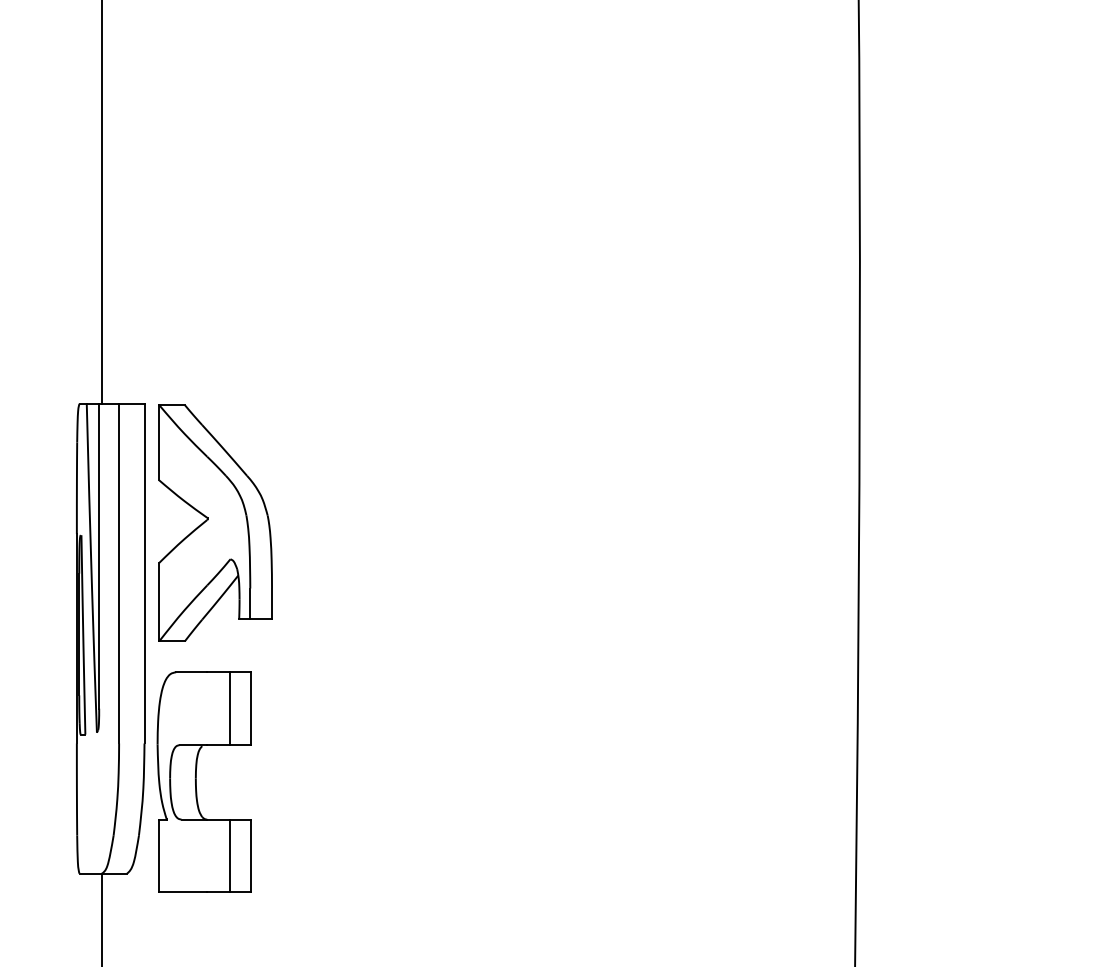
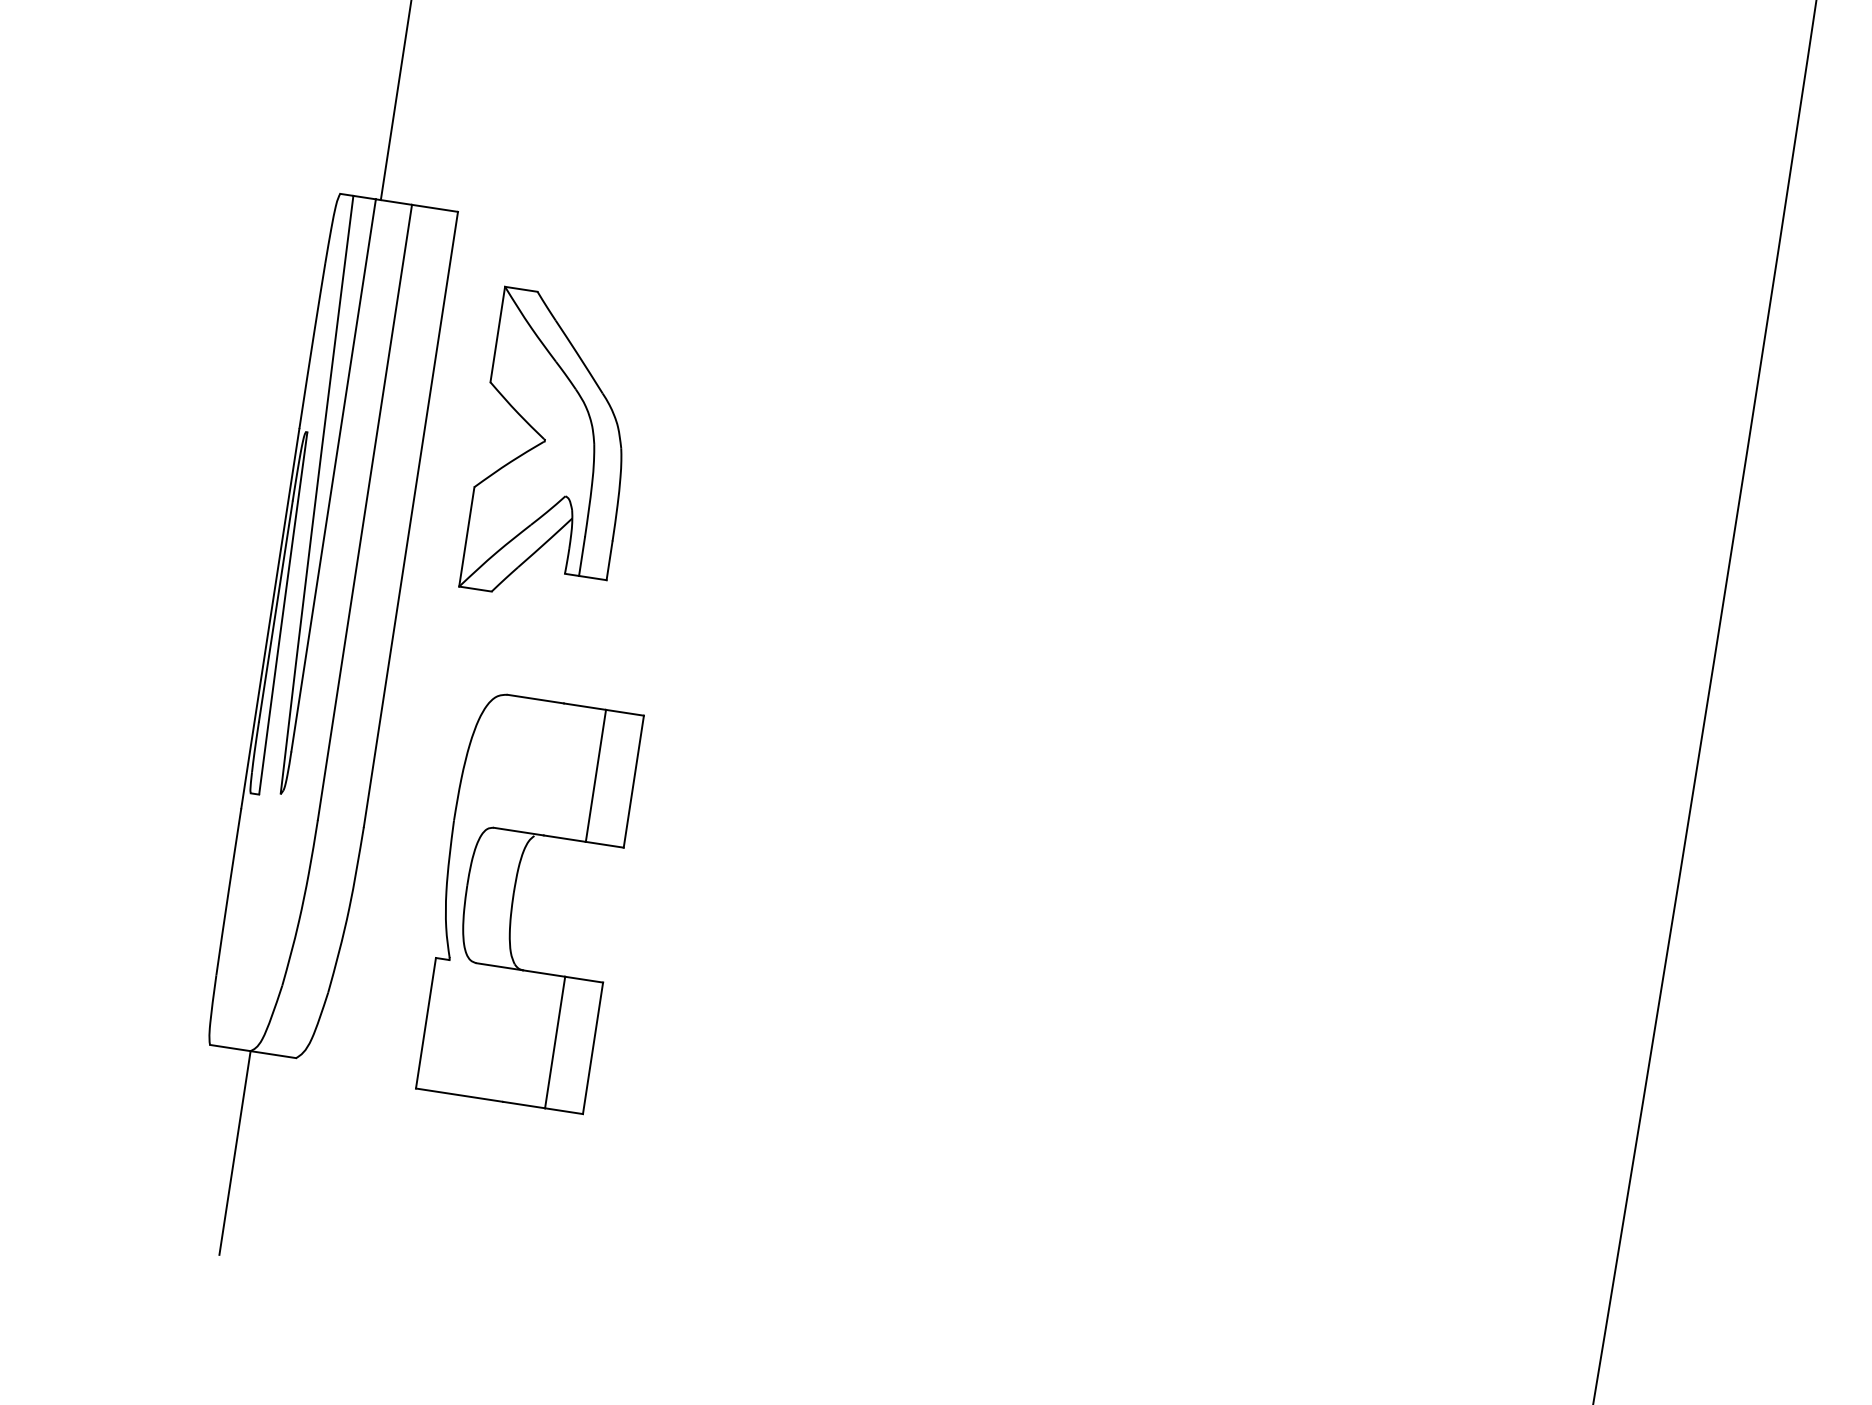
part: (215, 522) -> (553, 446), size x0.7
part: (196, 781) -> (514, 898), moved

